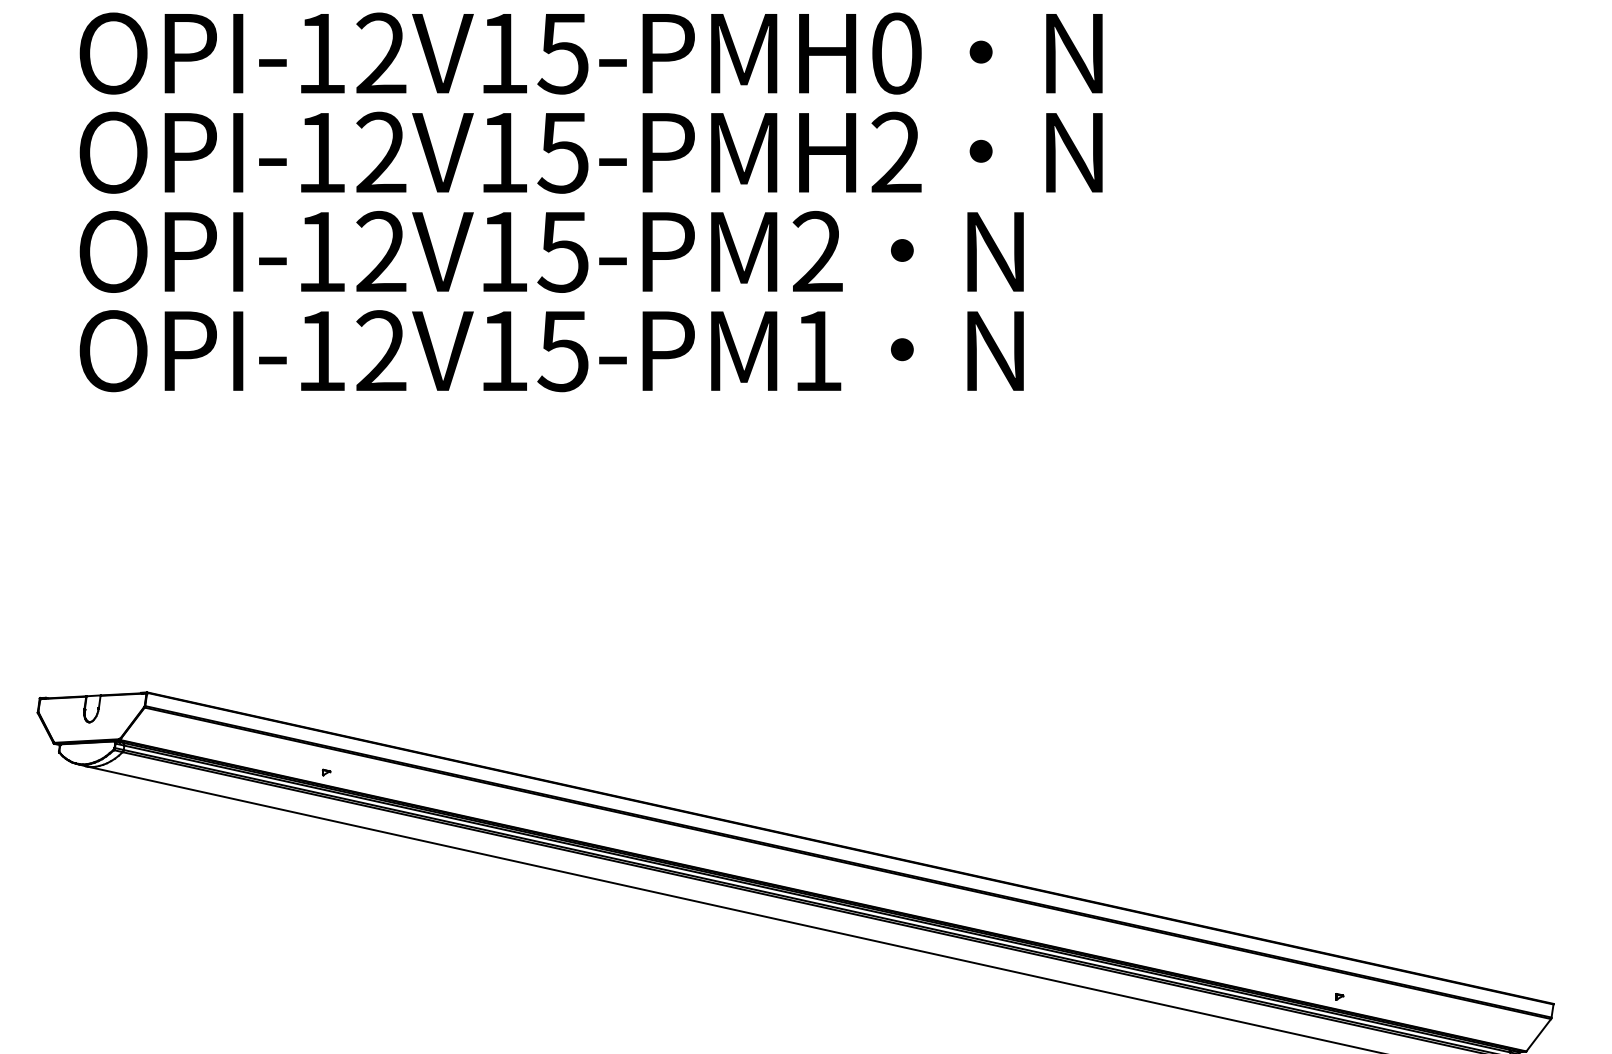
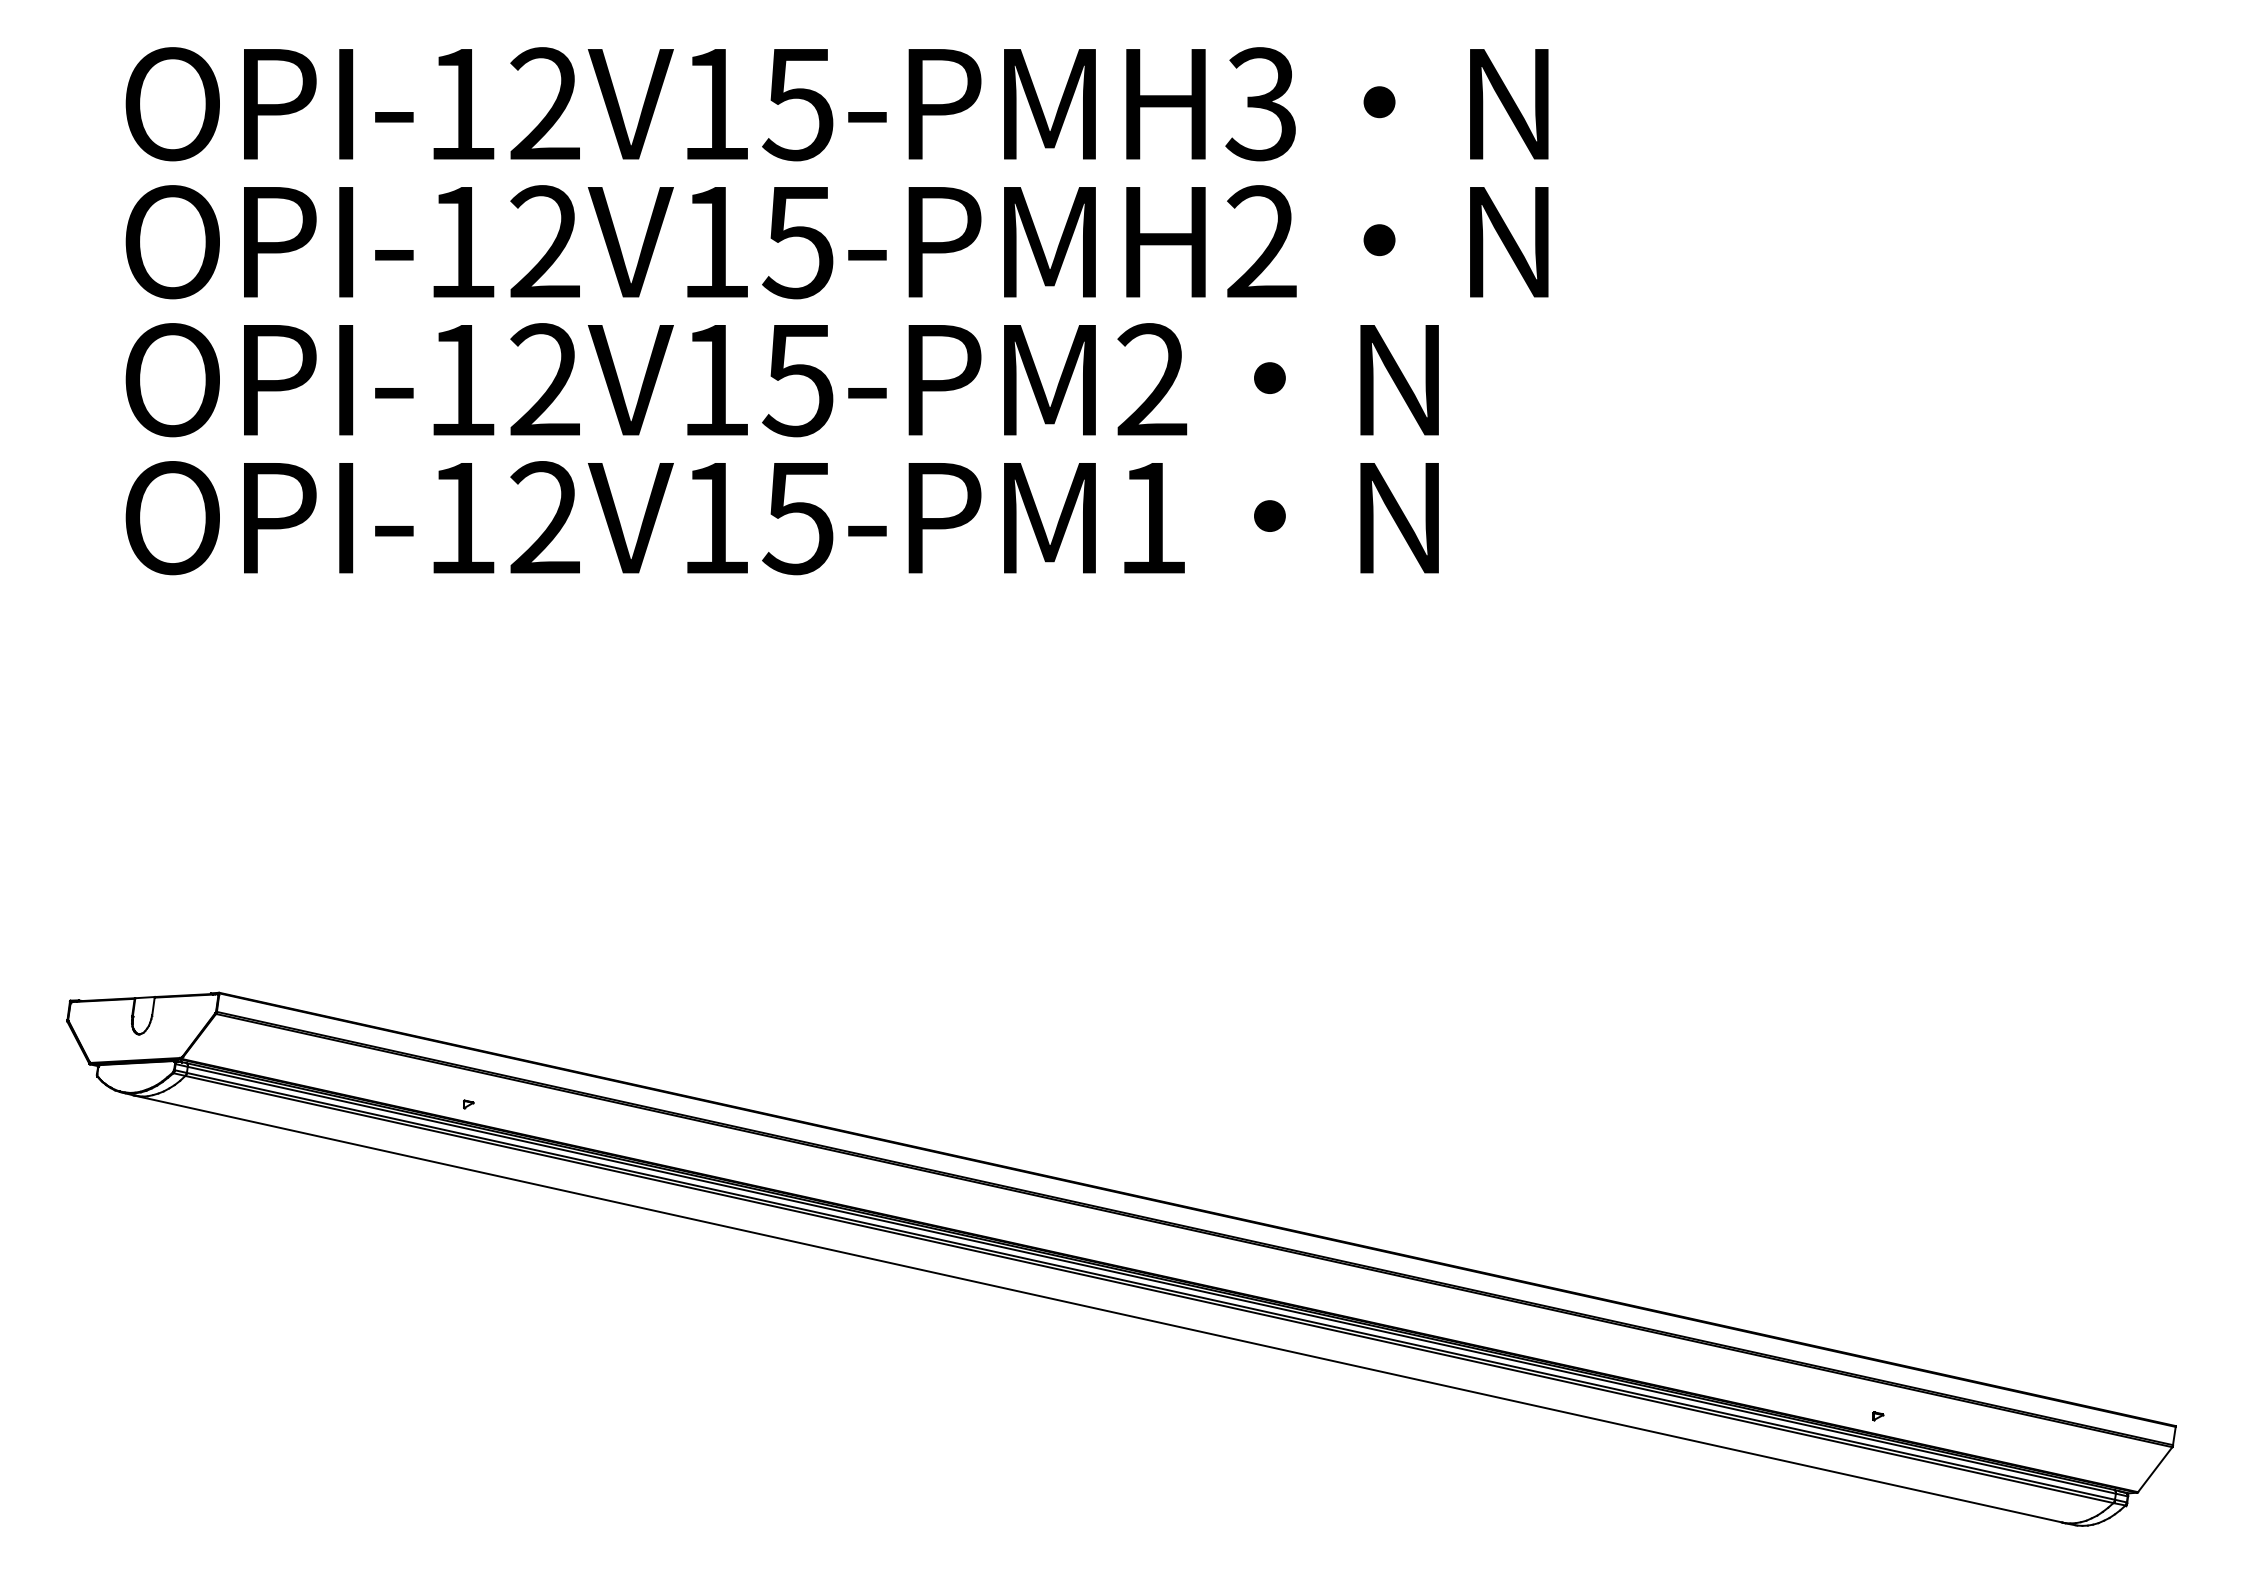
text: (895, 53) -> (1260, 104), OPI-12V15-PMH0 -> OPI-12V15-PMH3

